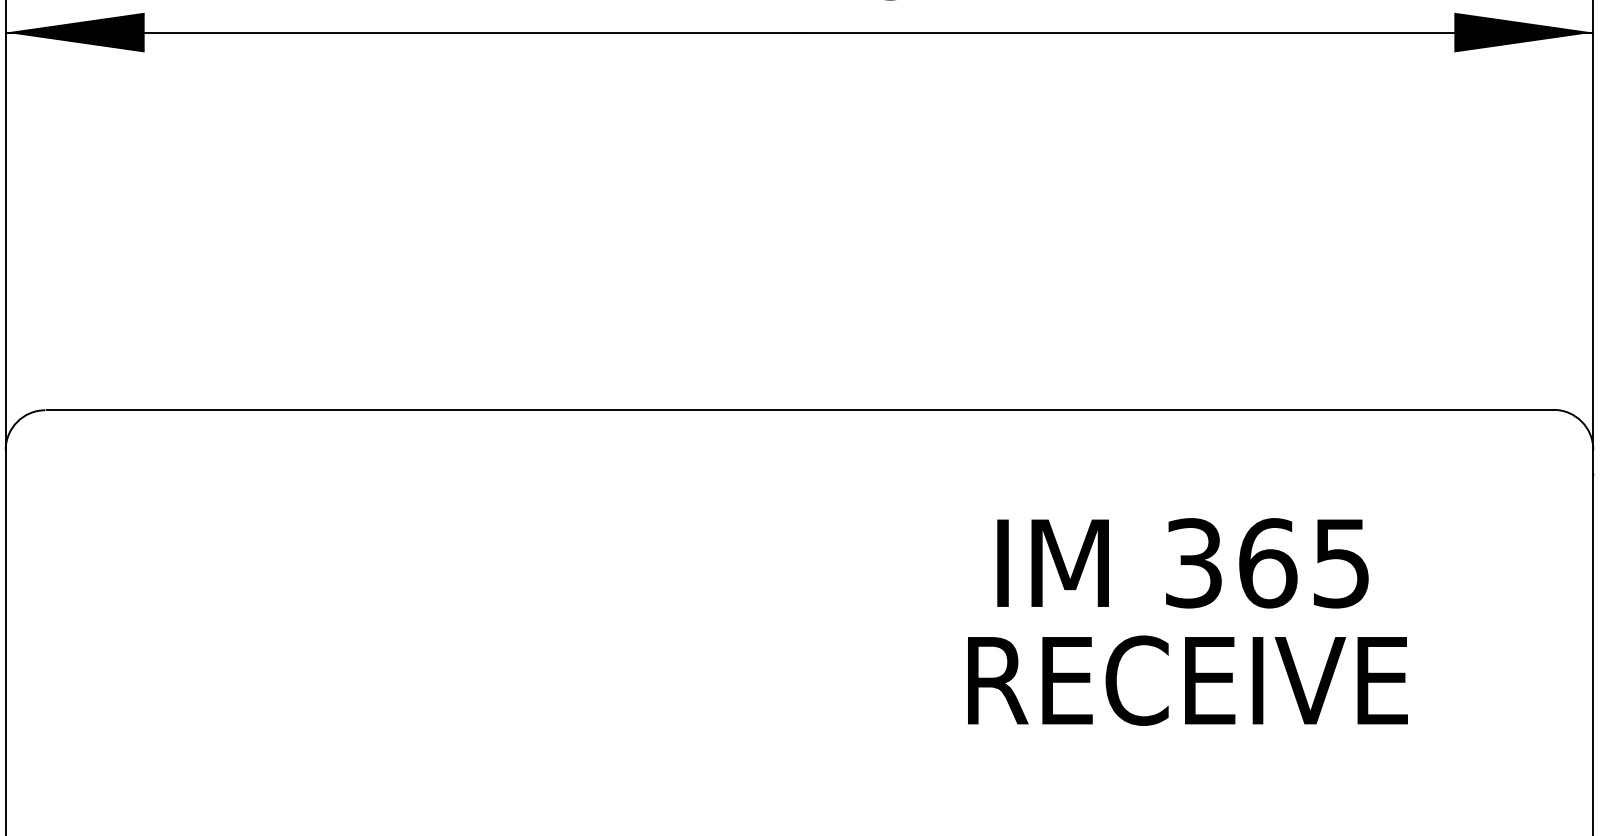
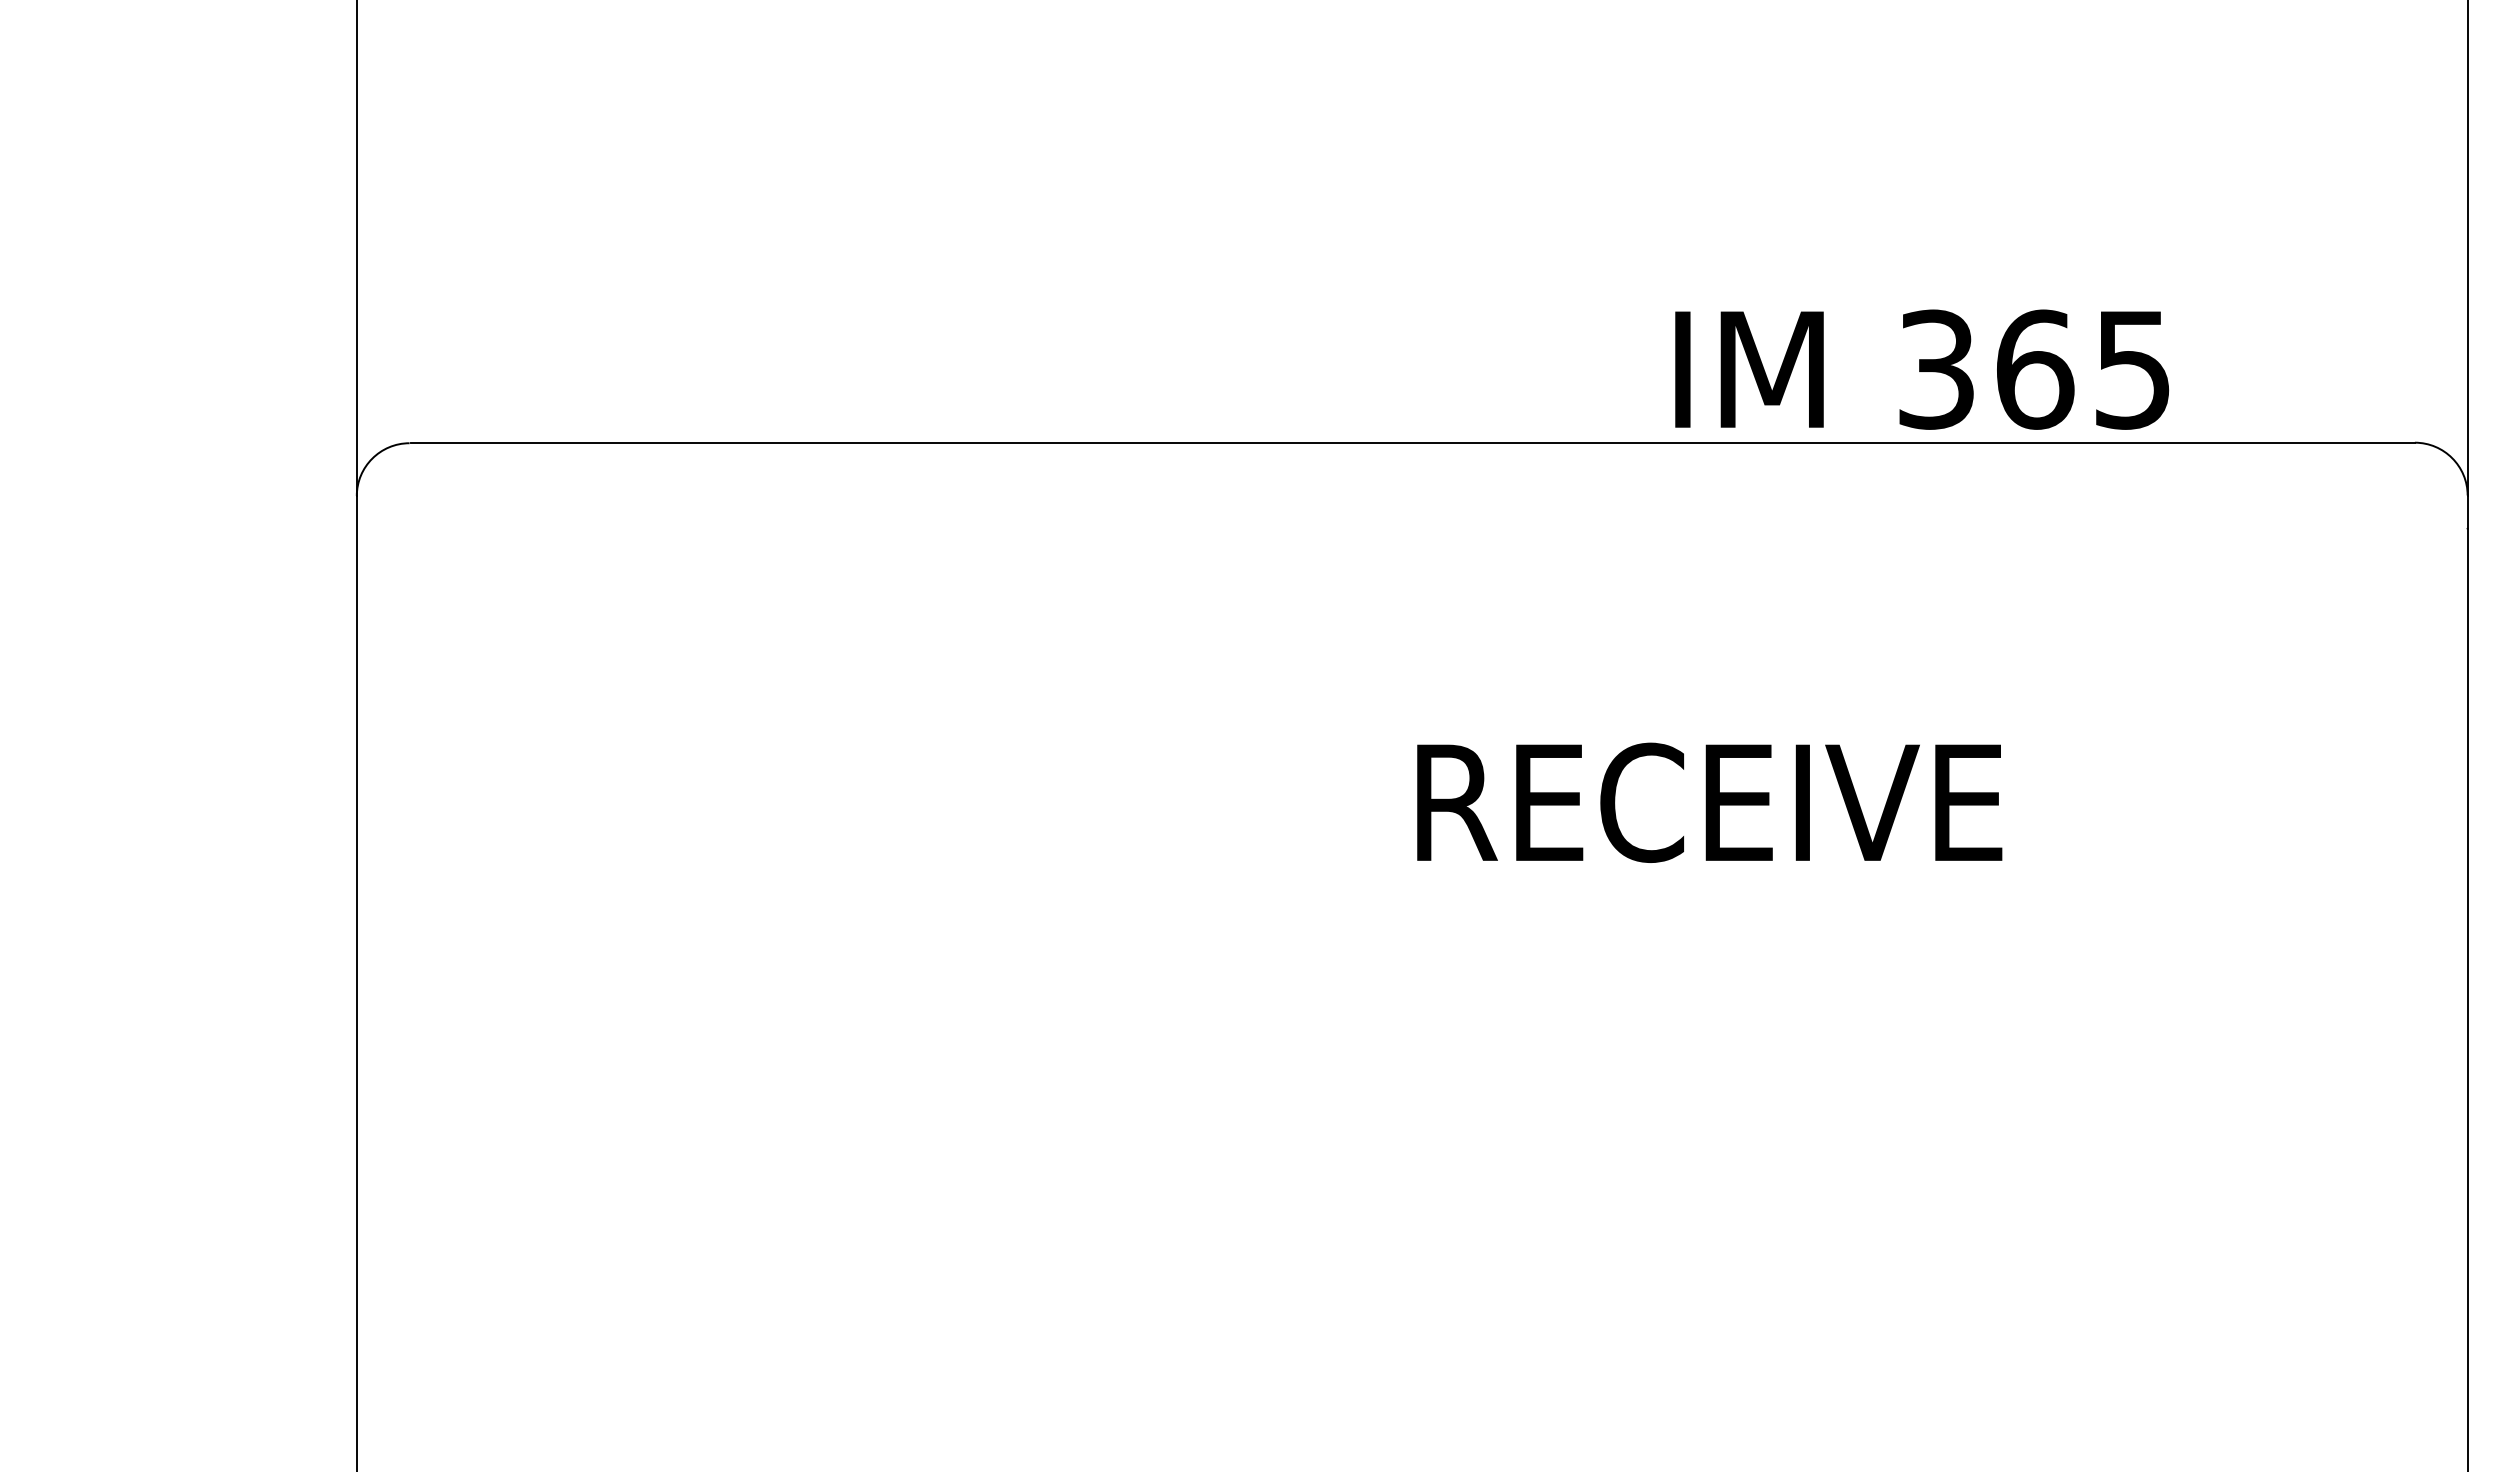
text: (1183, 563) -> (1922, 369), moved
text: (1187, 680) -> (1709, 802), moved

